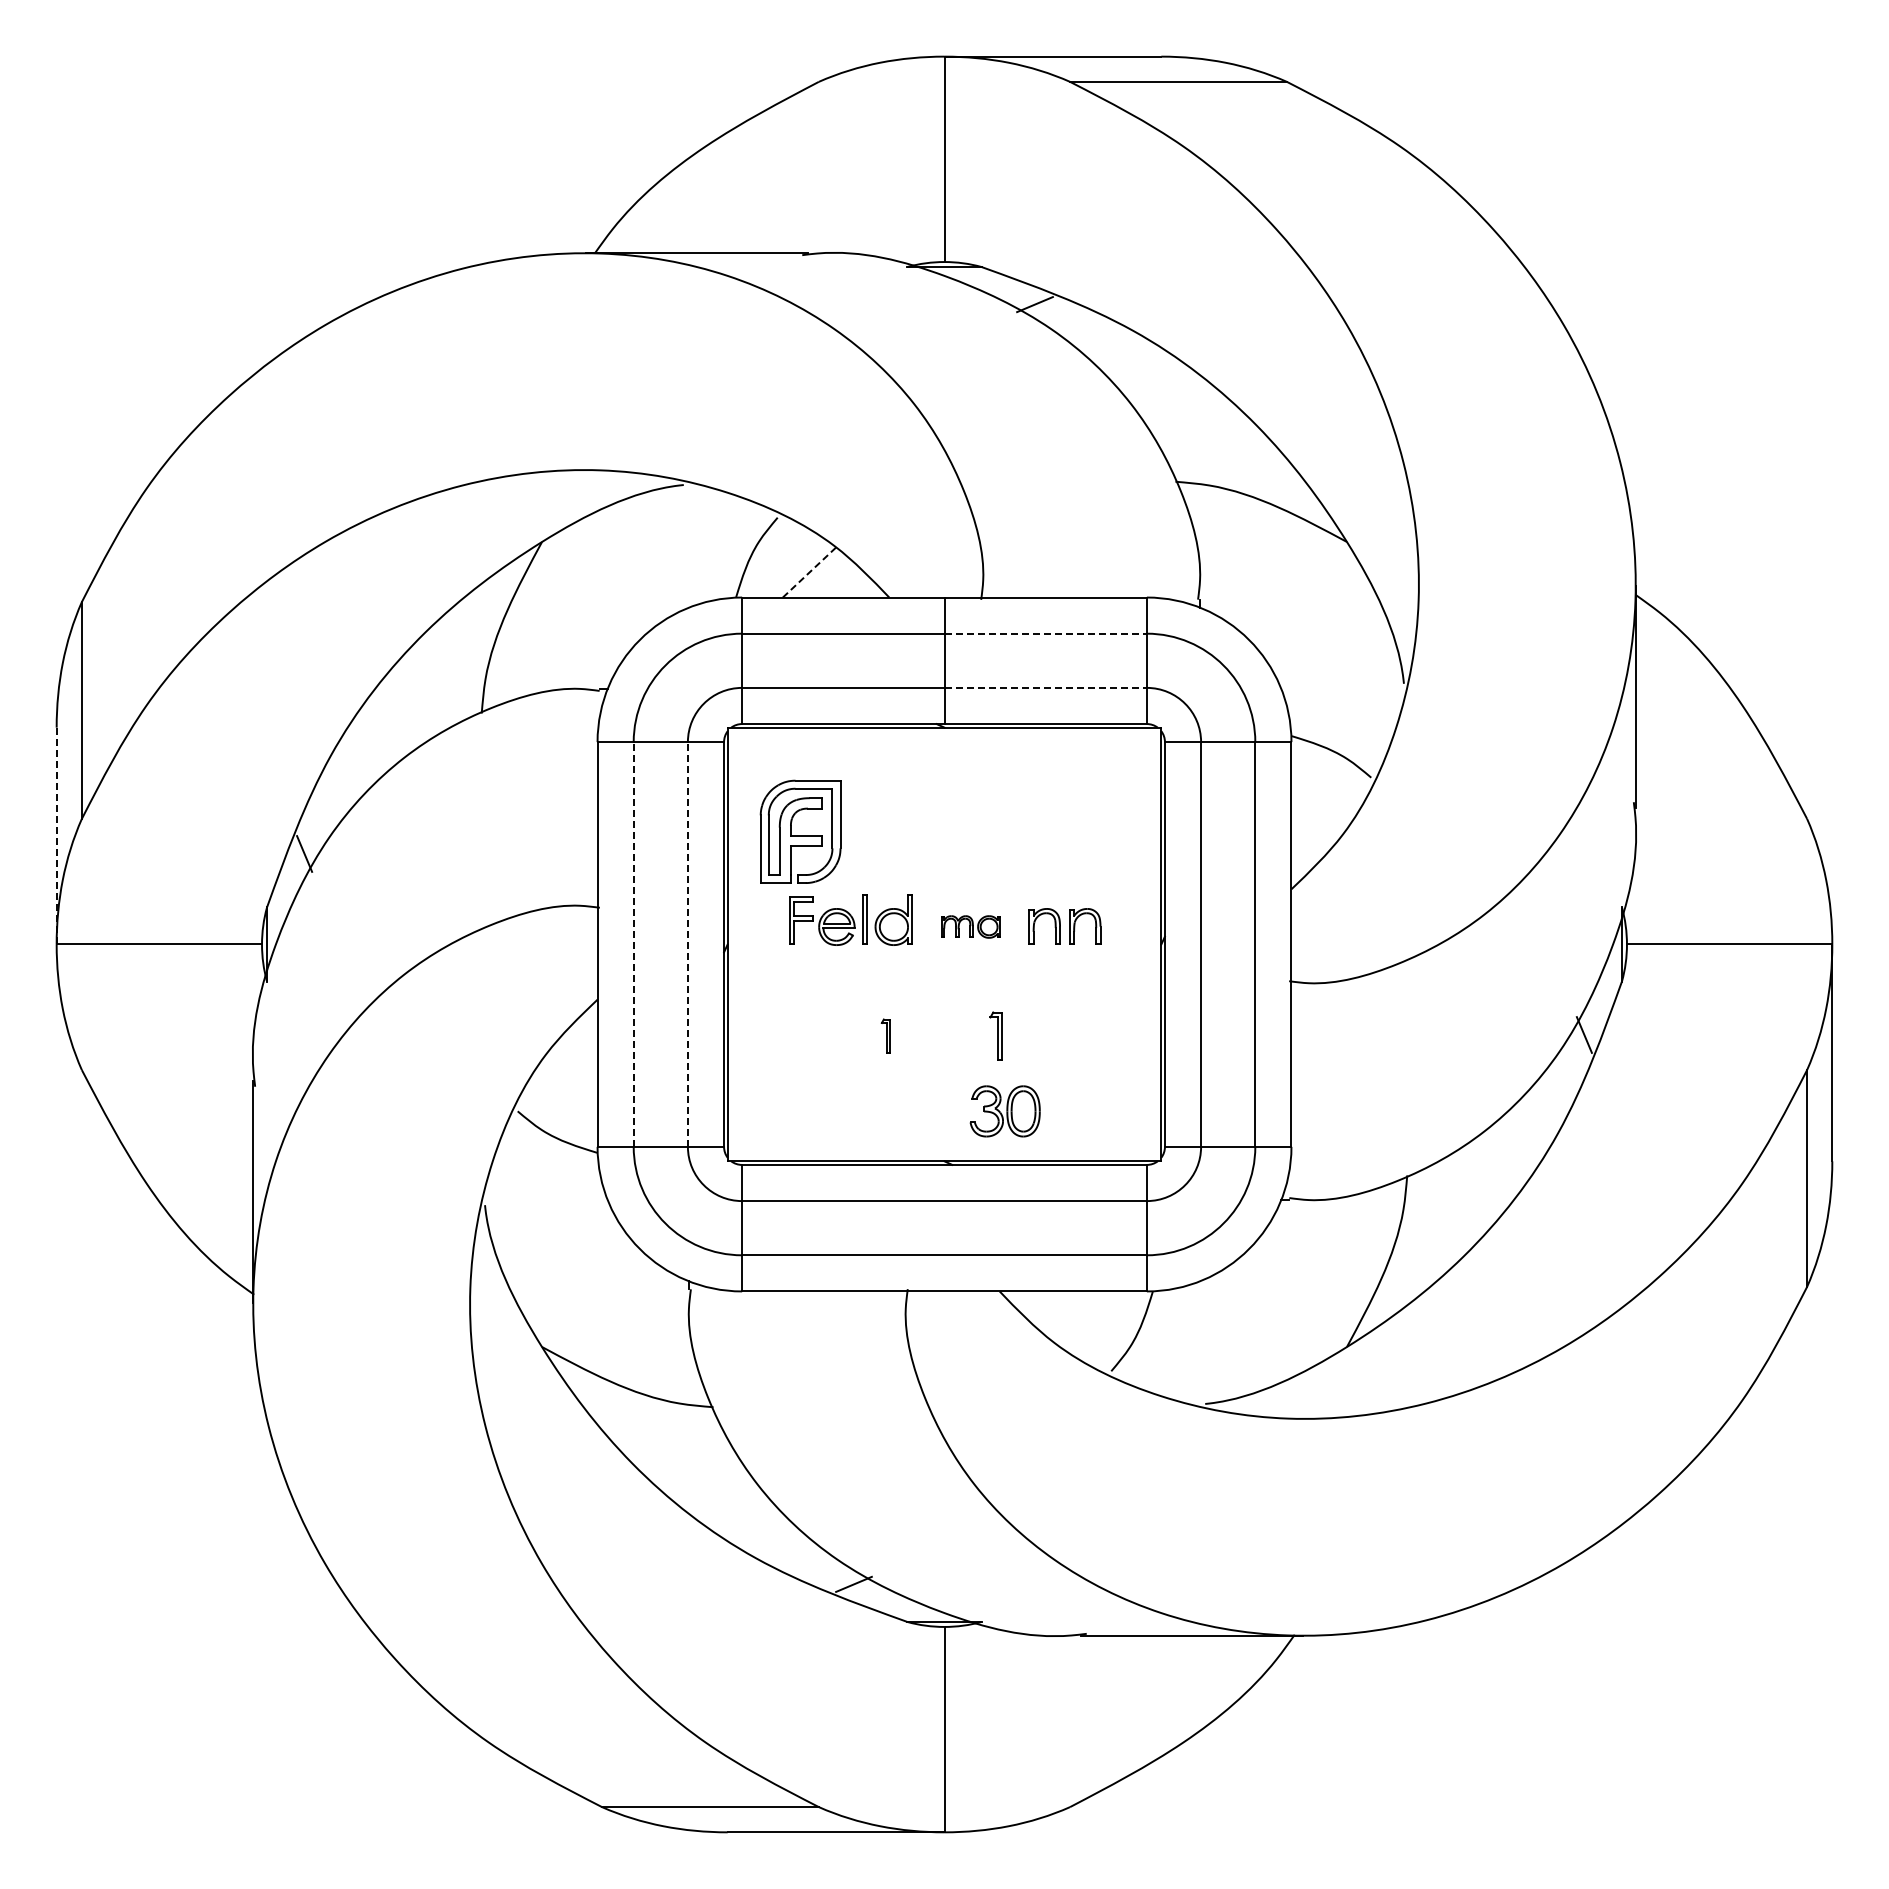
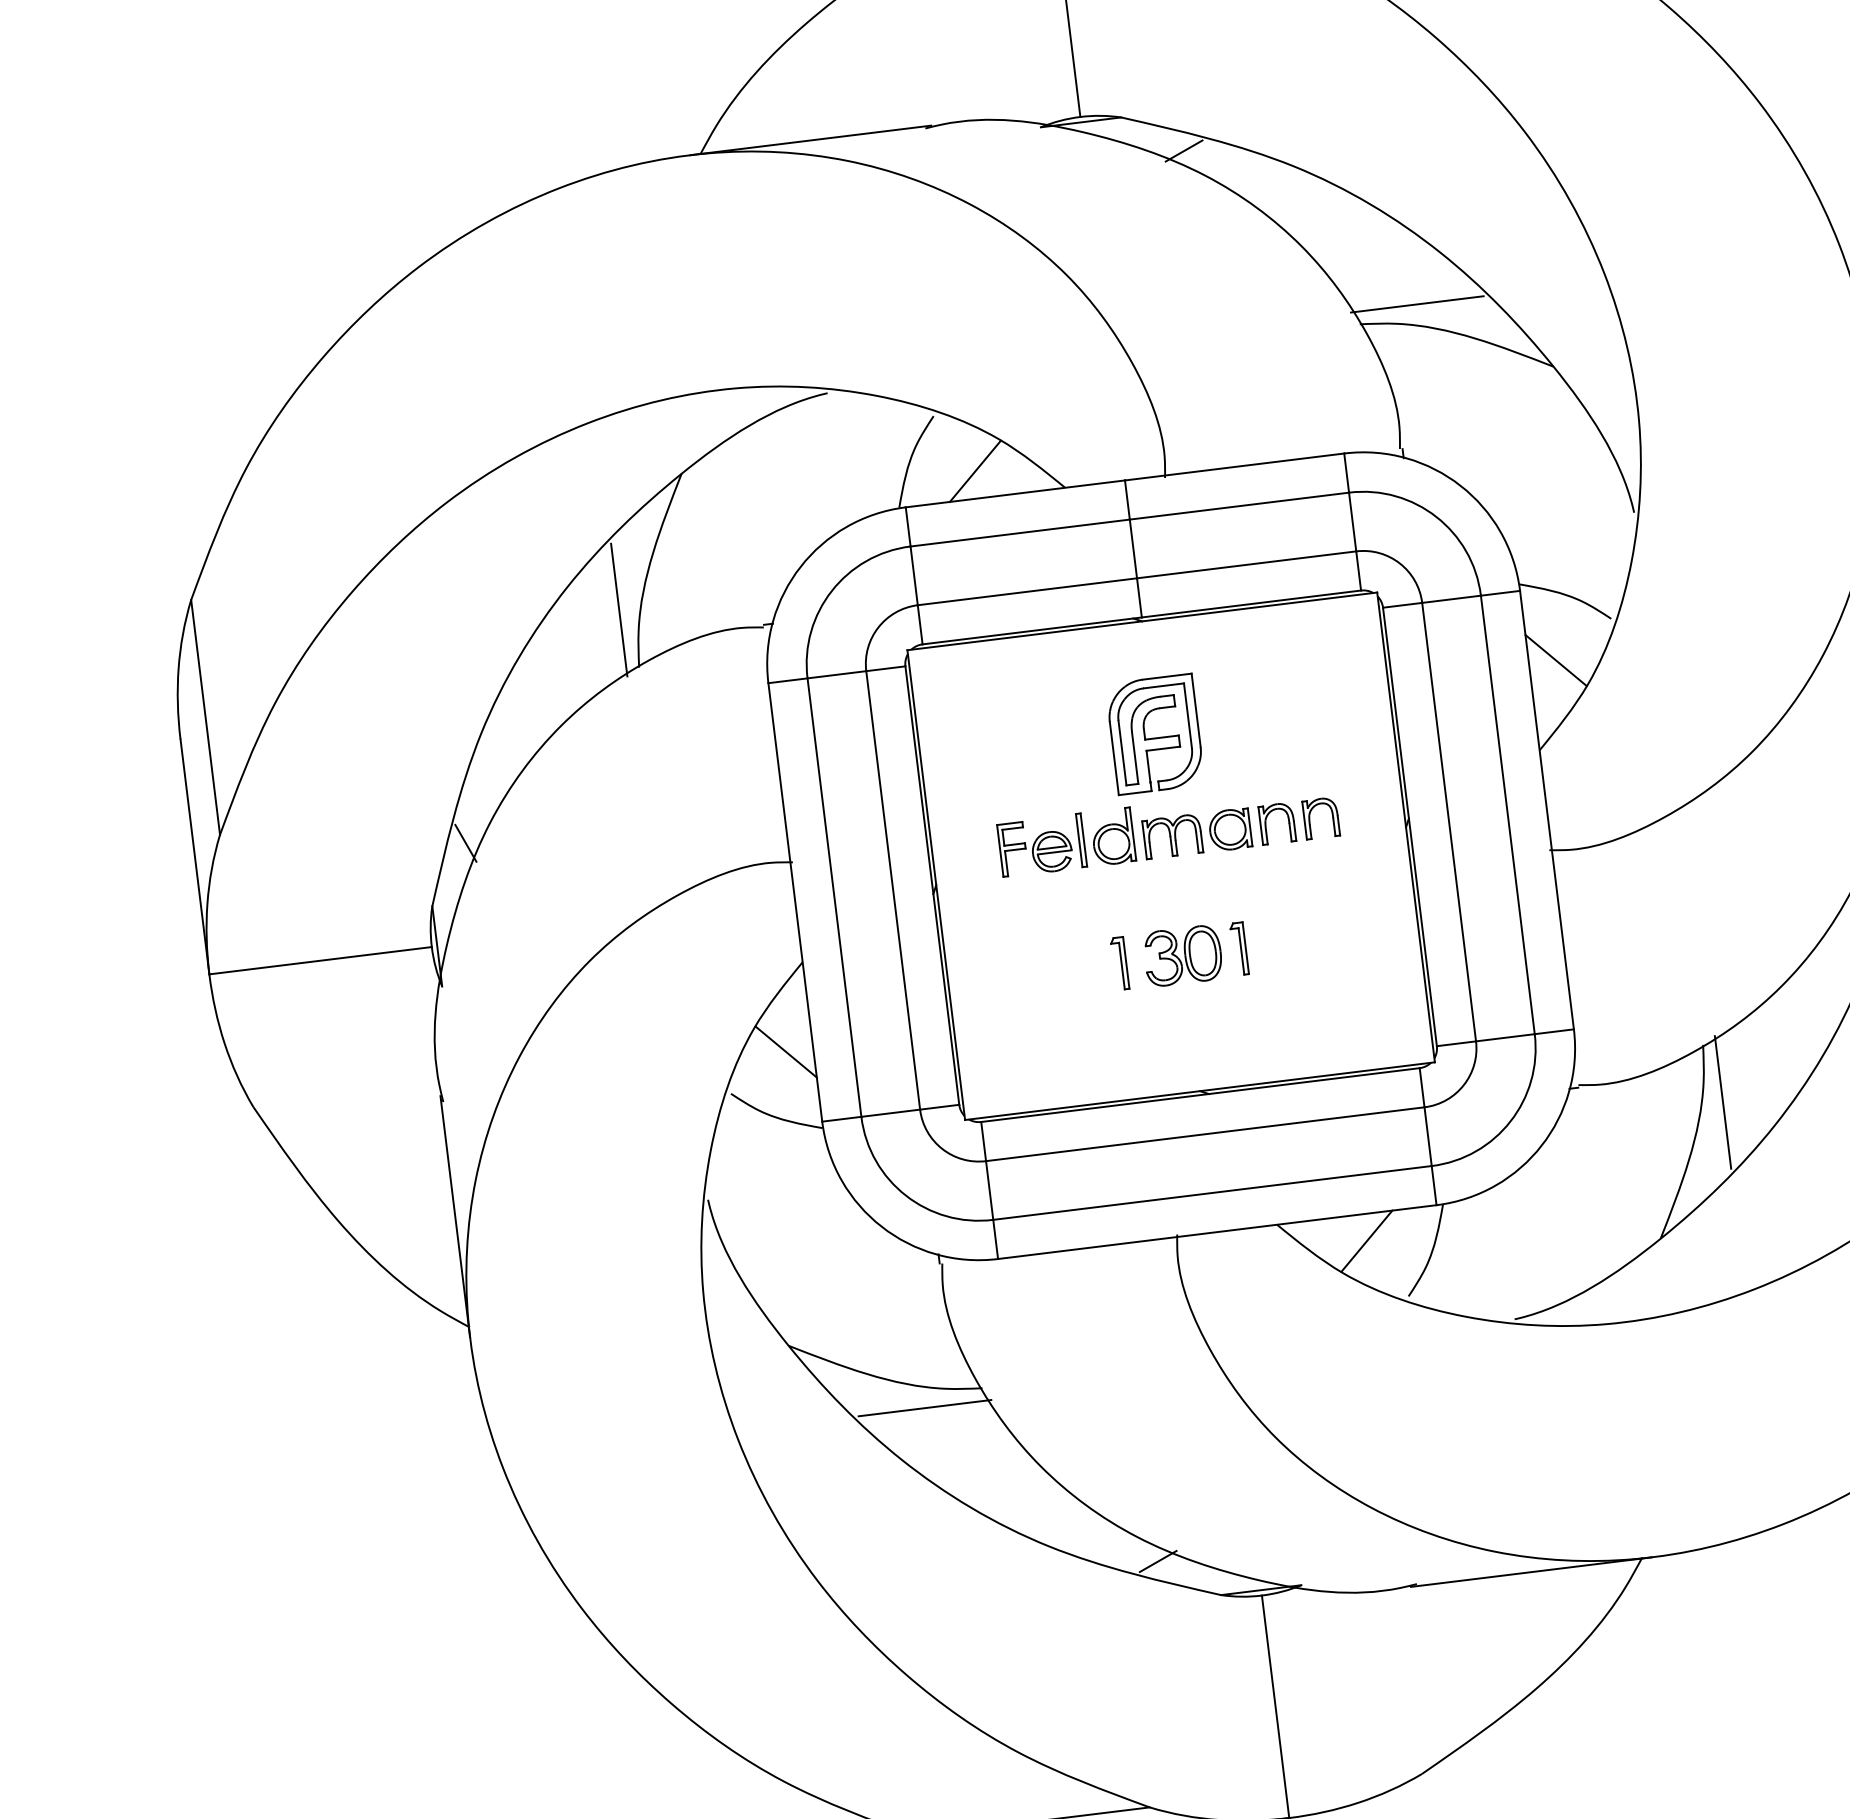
line: (1229, 470) -> (1416, 304), added
line: (809, 572) -> (975, 471), dashed -> solid
line: (1046, 633) -> (1240, 505), dashed -> solid
line: (470, 658) -> (619, 609), added
line: (1046, 687) -> (1247, 564), dashed -> solid
line: (1316, 809) -> (1556, 660), added
part: (800, 831) -> (1155, 734), moved
line: (56, 836) -> (194, 857), dashed -> solid
part: (970, 926) -> (1196, 833), size x1.67
line: (633, 943) -> (834, 896), dashed -> solid
line: (687, 943) -> (892, 889), dashed -> solid
part: (885, 1035) -> (1119, 962), size x1.43
line: (572, 1079) -> (786, 1052), added
part: (1004, 1111) -> (1182, 956), moved
line: (1418, 1229) -> (1722, 1101), added
line: (1079, 1316) -> (1366, 1241), added
line: (658, 1418) -> (924, 1407), added

